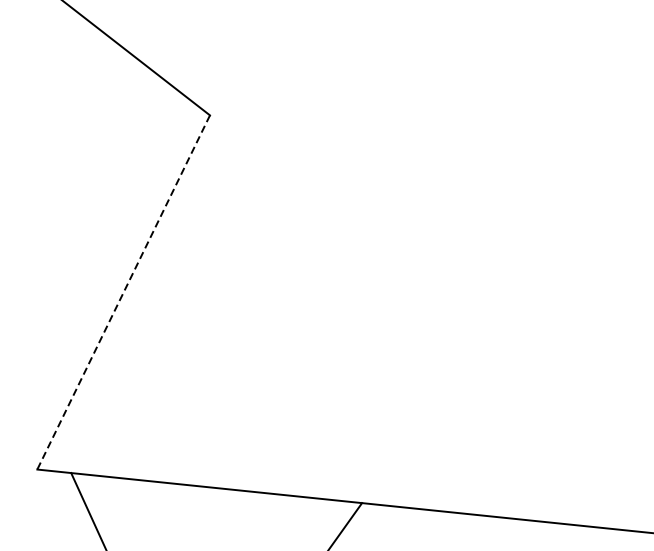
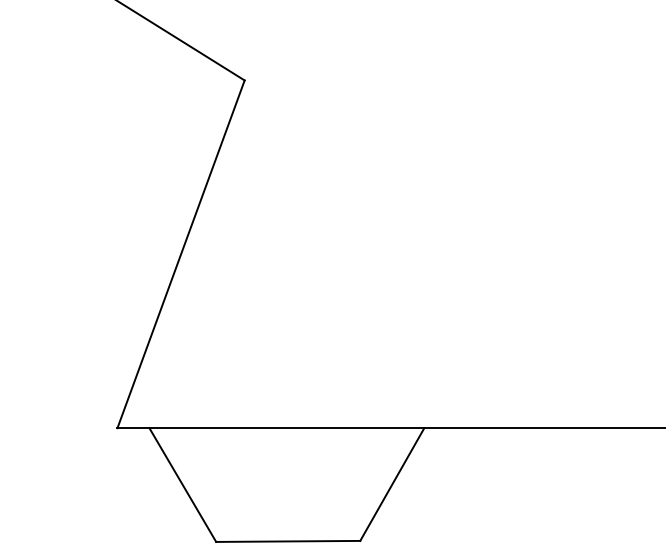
line: (123, 292) -> (180, 254), dashed -> solid

